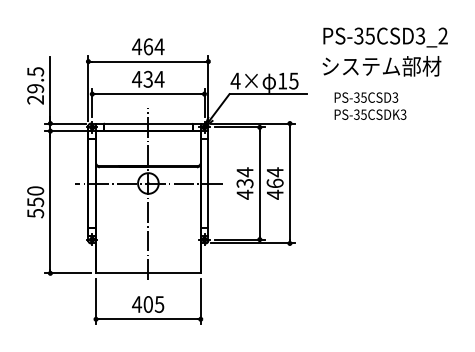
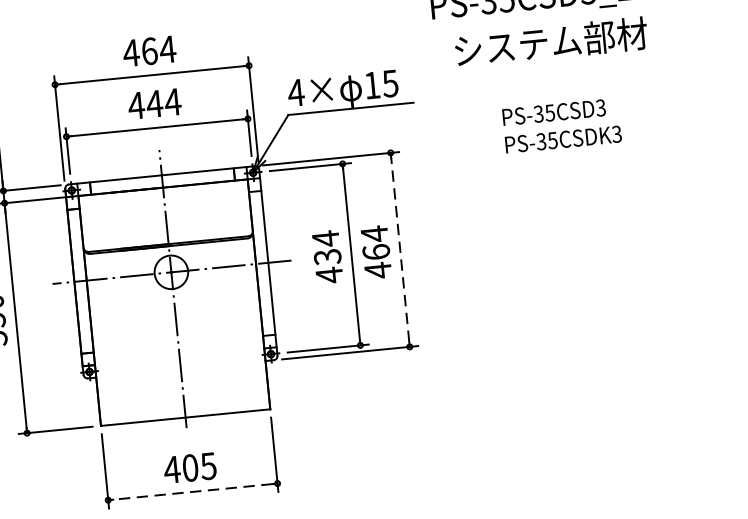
text: (381, 66) -> (550, 42), moved
text: (148, 78) -> (154, 102), 434 -> 444
text: (370, 105) -> (561, 124), moved
line: (289, 183) -> (399, 249), solid -> dashed
line: (147, 319) -> (191, 492), solid -> dashed

